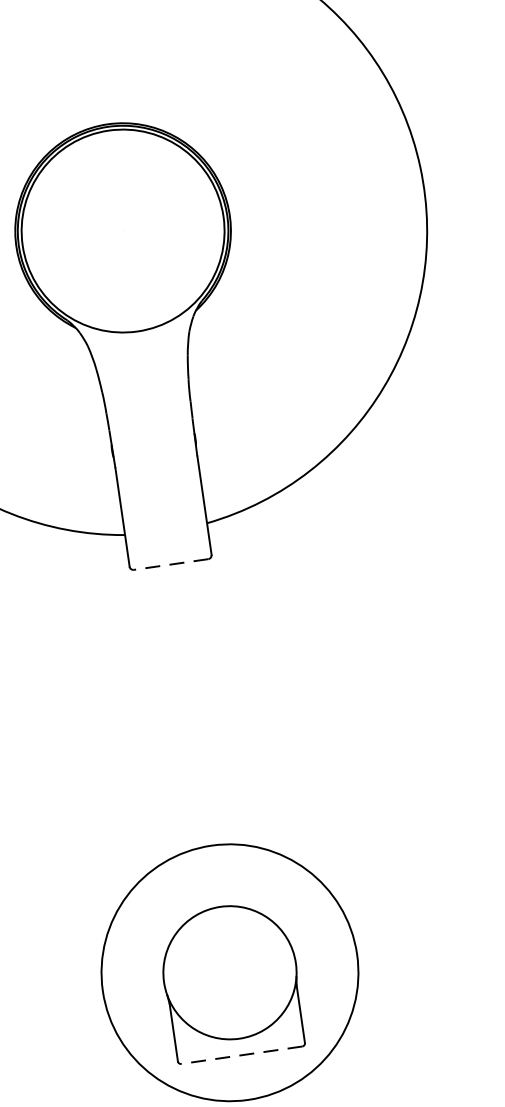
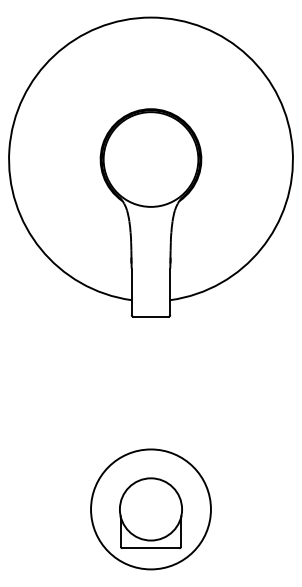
line: (169, 563) -> (150, 316), dashed -> solid
line: (240, 1055) -> (150, 548), dashed -> solid

